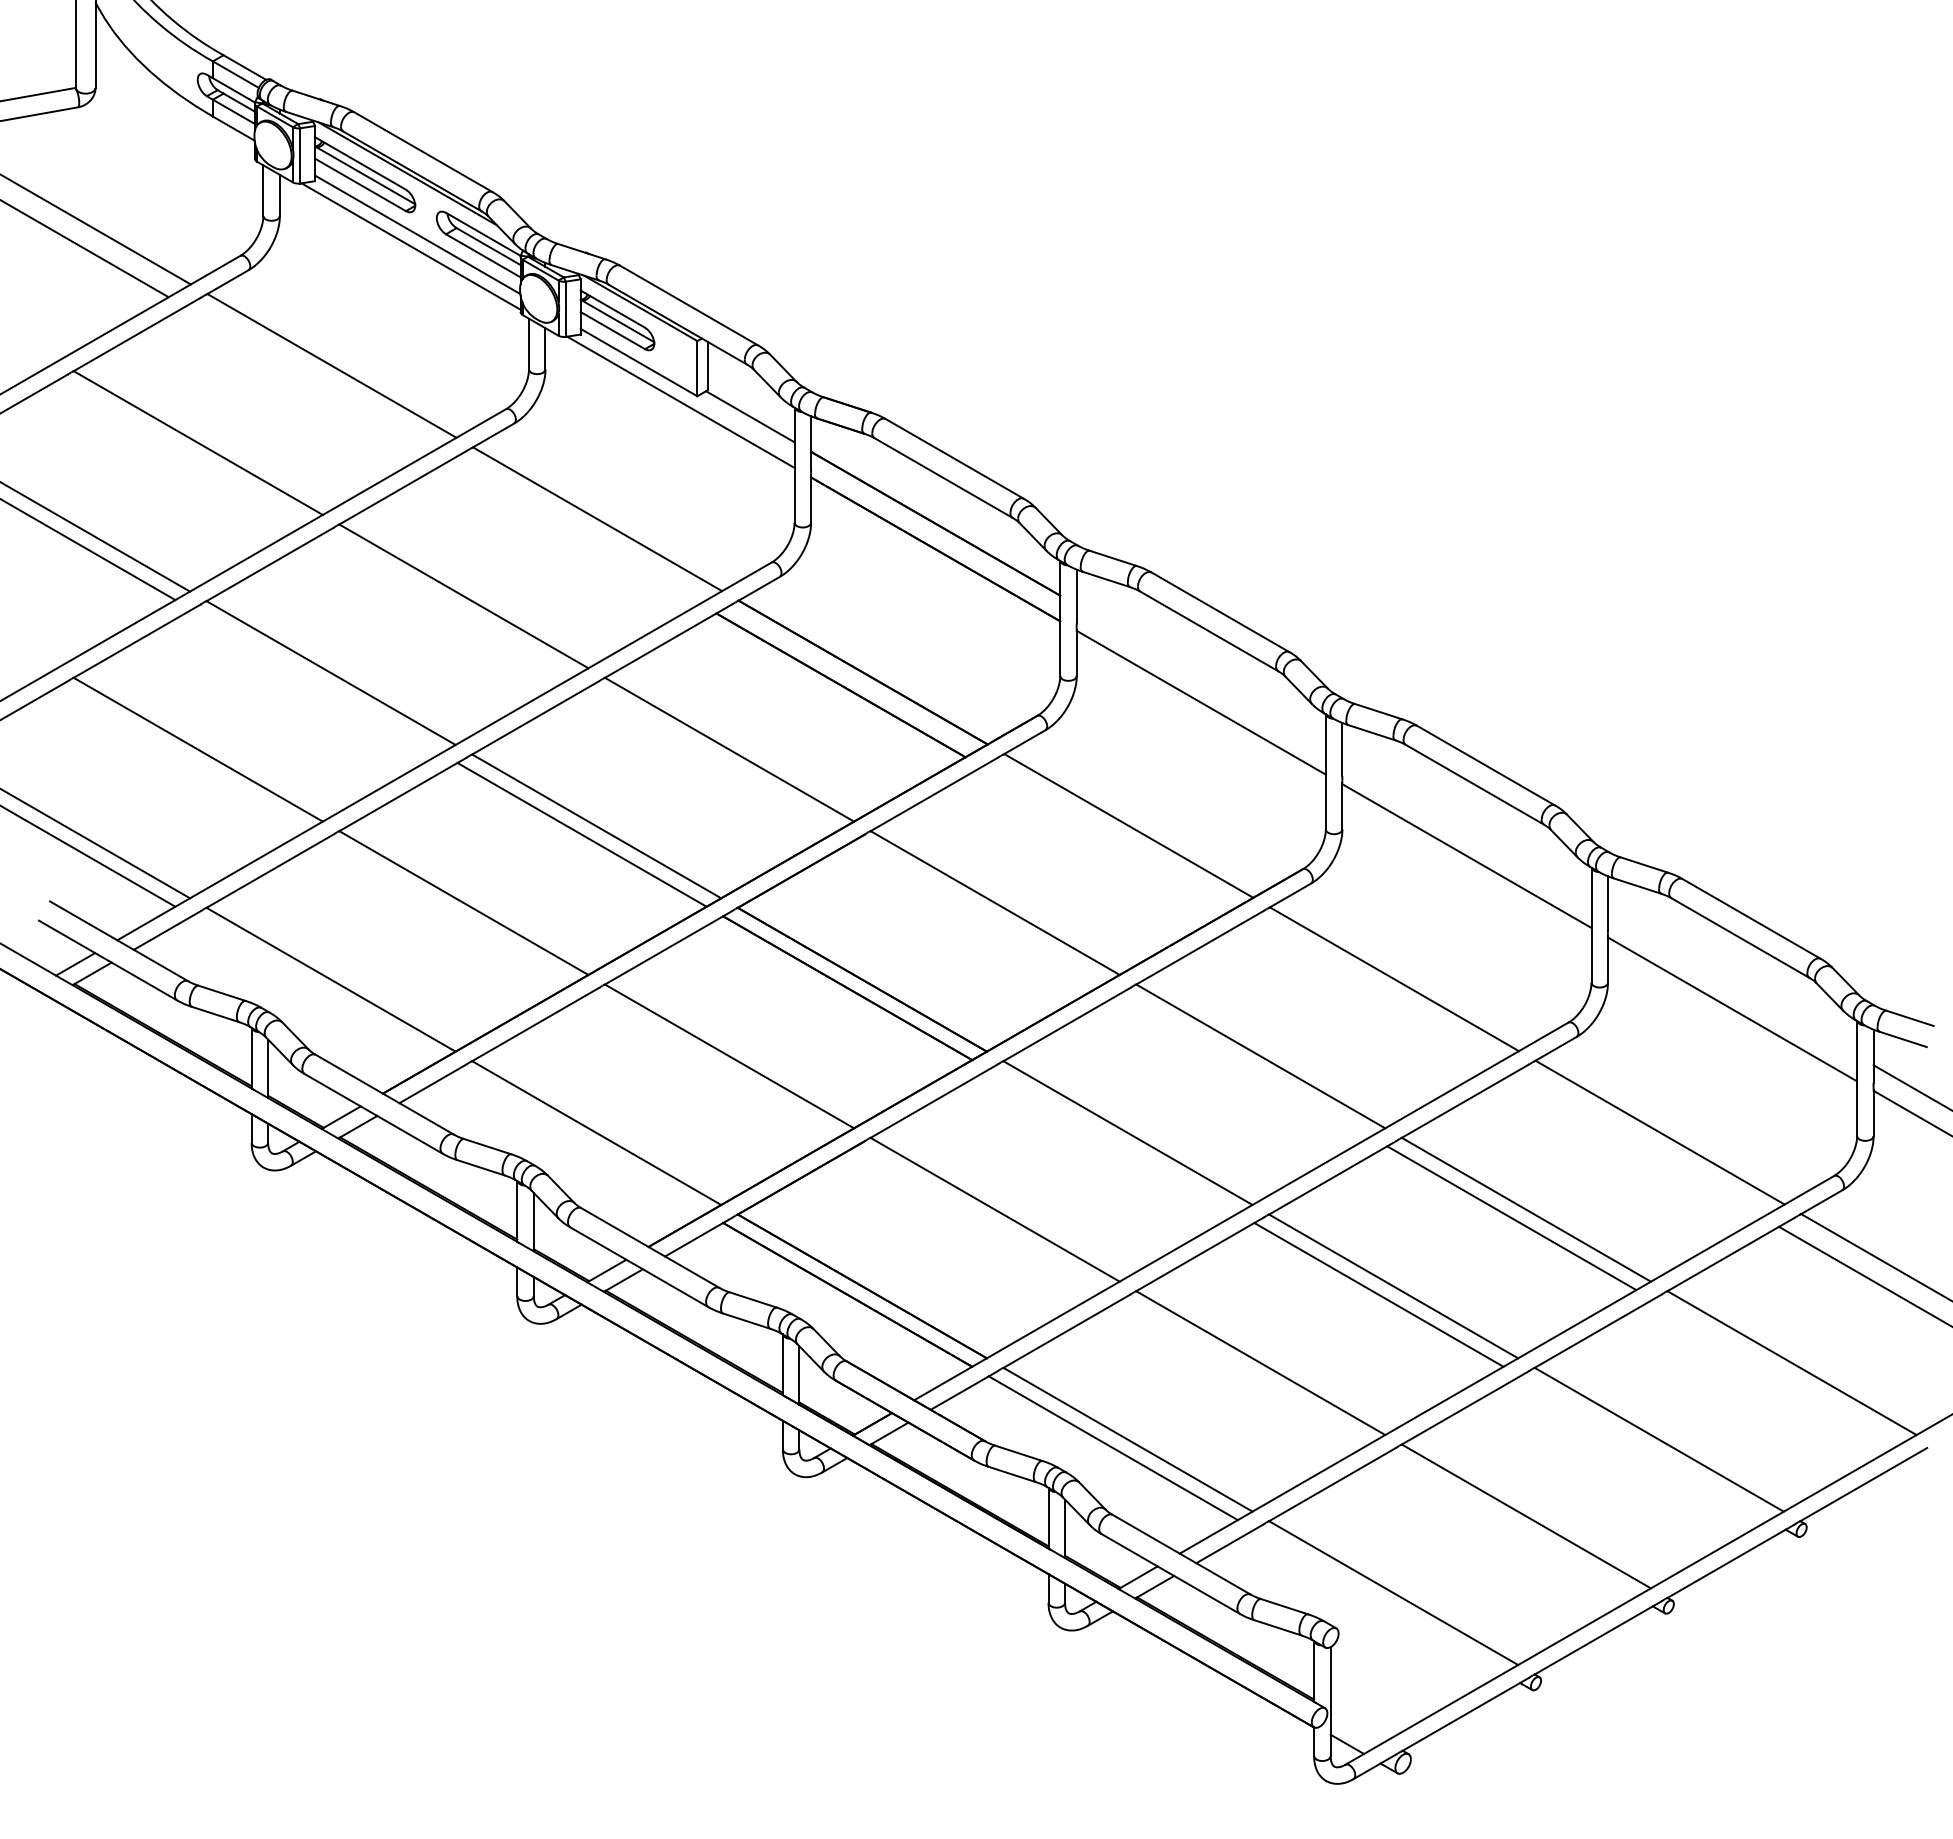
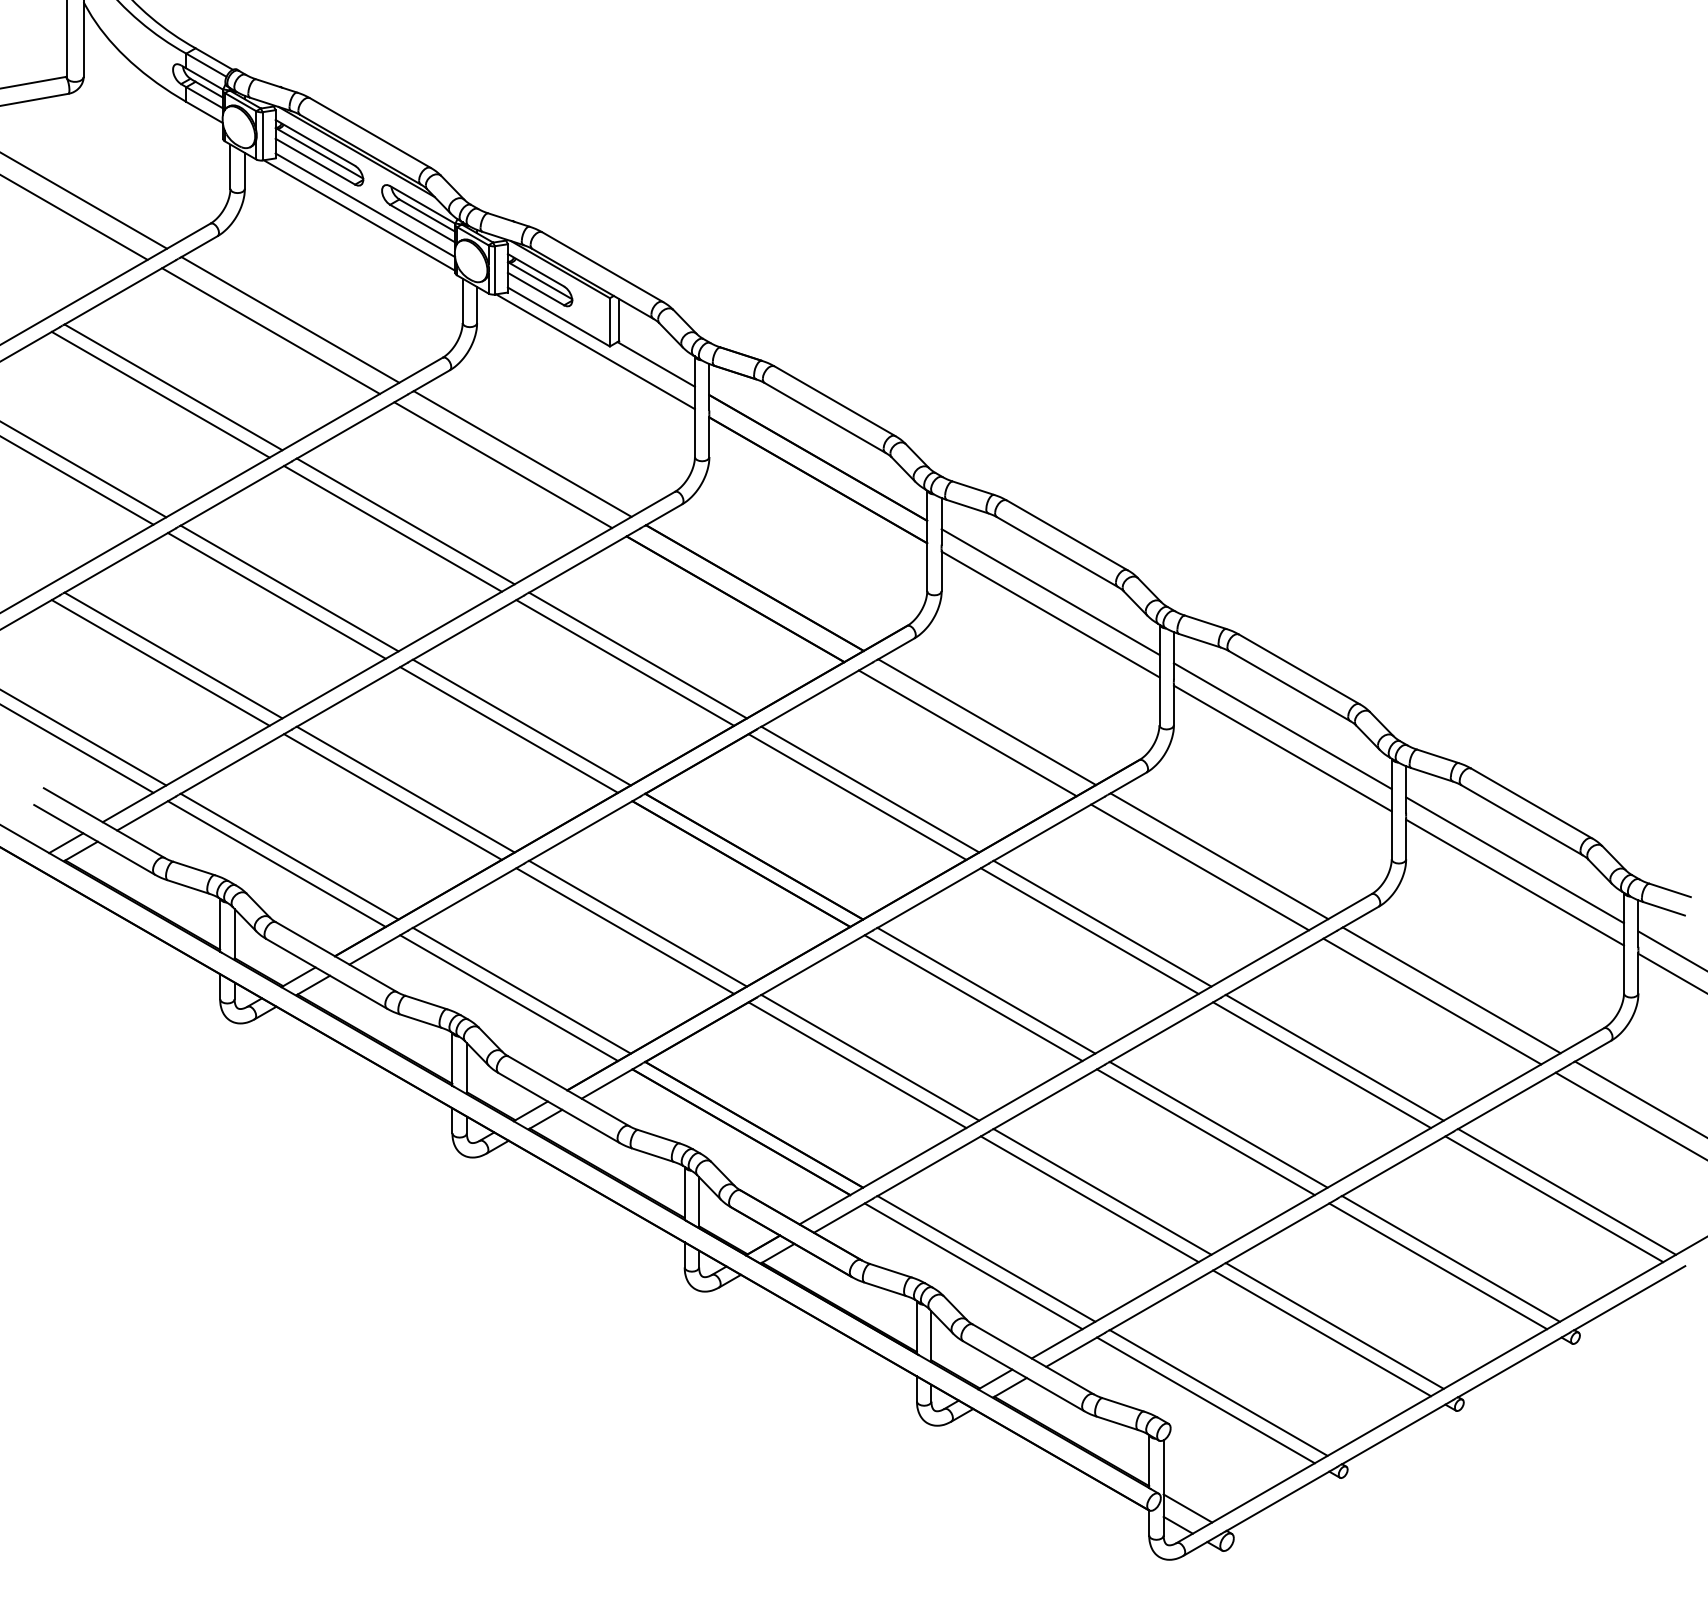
line: (309, 378) -> (270, 330), added
line: (183, 451) -> (160, 394), added
line: (574, 531) -> (502, 464), added
line: (448, 604) -> (392, 528), added
line: (1200, 676) -> (1049, 591), added
line: (316, 681) -> (276, 595), added
line: (183, 758) -> (160, 663), added
line: (714, 758) -> (624, 663), added
line: (1466, 830) -> (1282, 726), added
line: (1106, 838) -> (967, 733), added
line: (448, 911) -> (392, 797), added
line: (980, 911) -> (857, 797), added
line: (1732, 983) -> (1515, 859), added
line: (316, 988) -> (276, 864), added
line: (1371, 991) -> (1199, 866), added
line: (714, 1064) -> (624, 930), added
line: (1245, 1064) -> (1089, 930), added
line: (581, 1141) -> (508, 998), added
line: (1112, 1141) -> (972, 998), added
line: (1637, 1145) -> (1431, 1001), added
line: (980, 1218) -> (857, 1065), added
line: (1245, 1371) -> (1089, 1199), added
line: (1776, 1371) -> (1553, 1199), added
line: (1644, 1448) -> (1438, 1266), added
line: (1511, 1524) -> (1321, 1333), added
line: (1378, 1601) -> (1205, 1400), added
line: (1358, 1725) -> (1188, 1508), added

